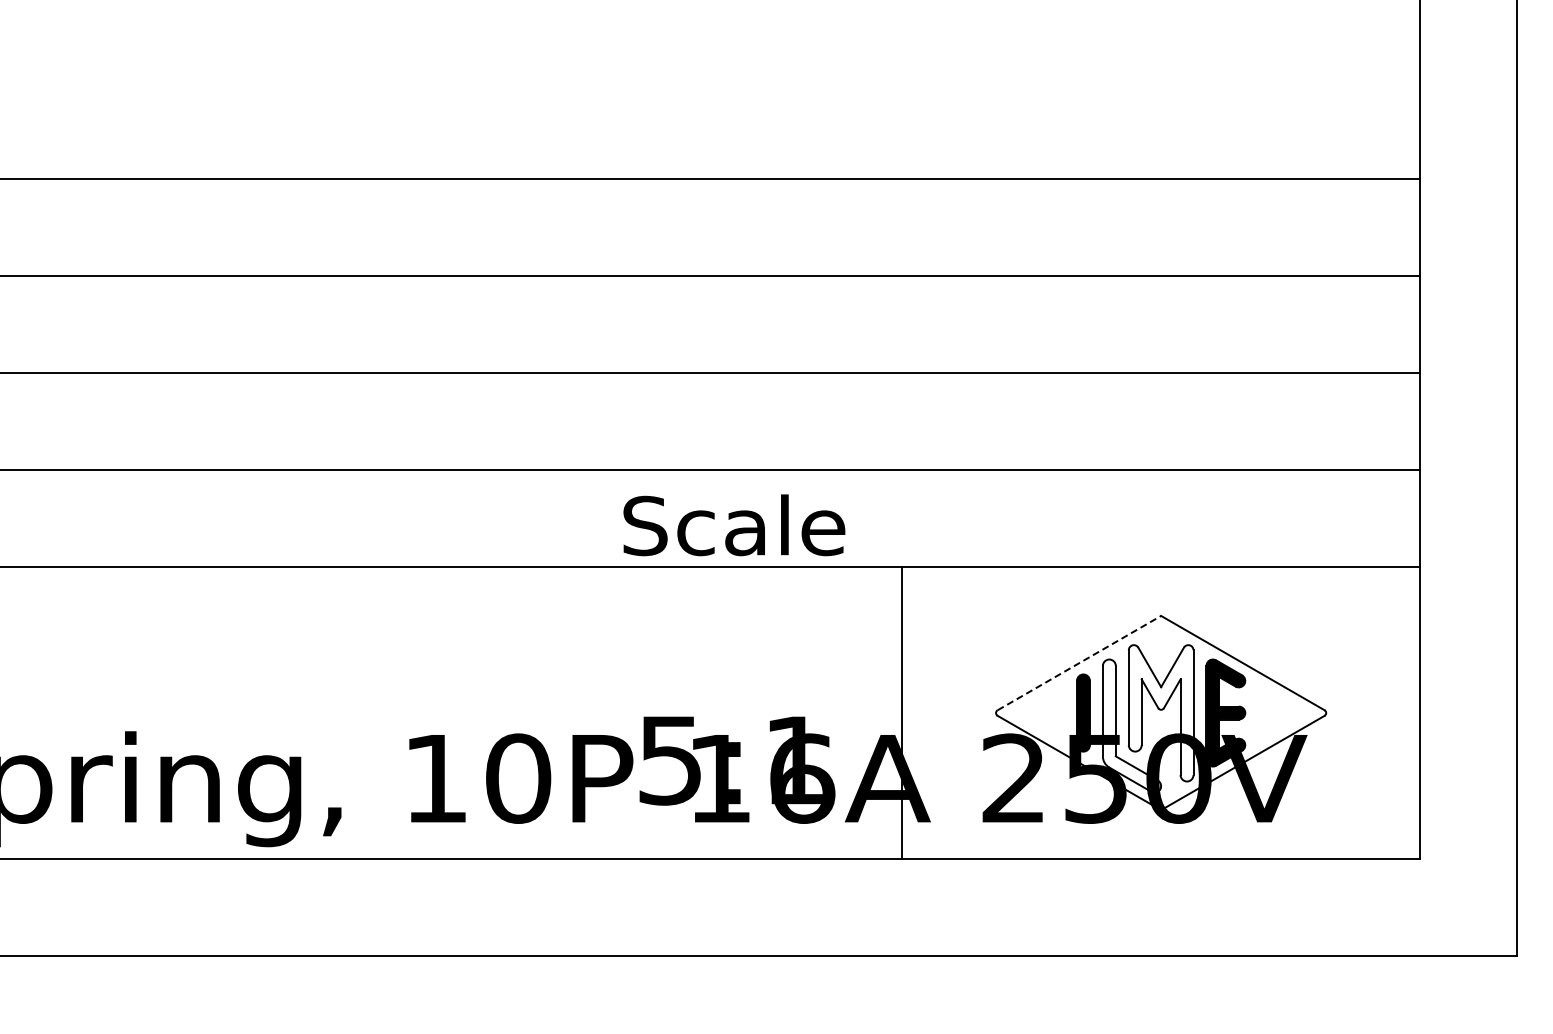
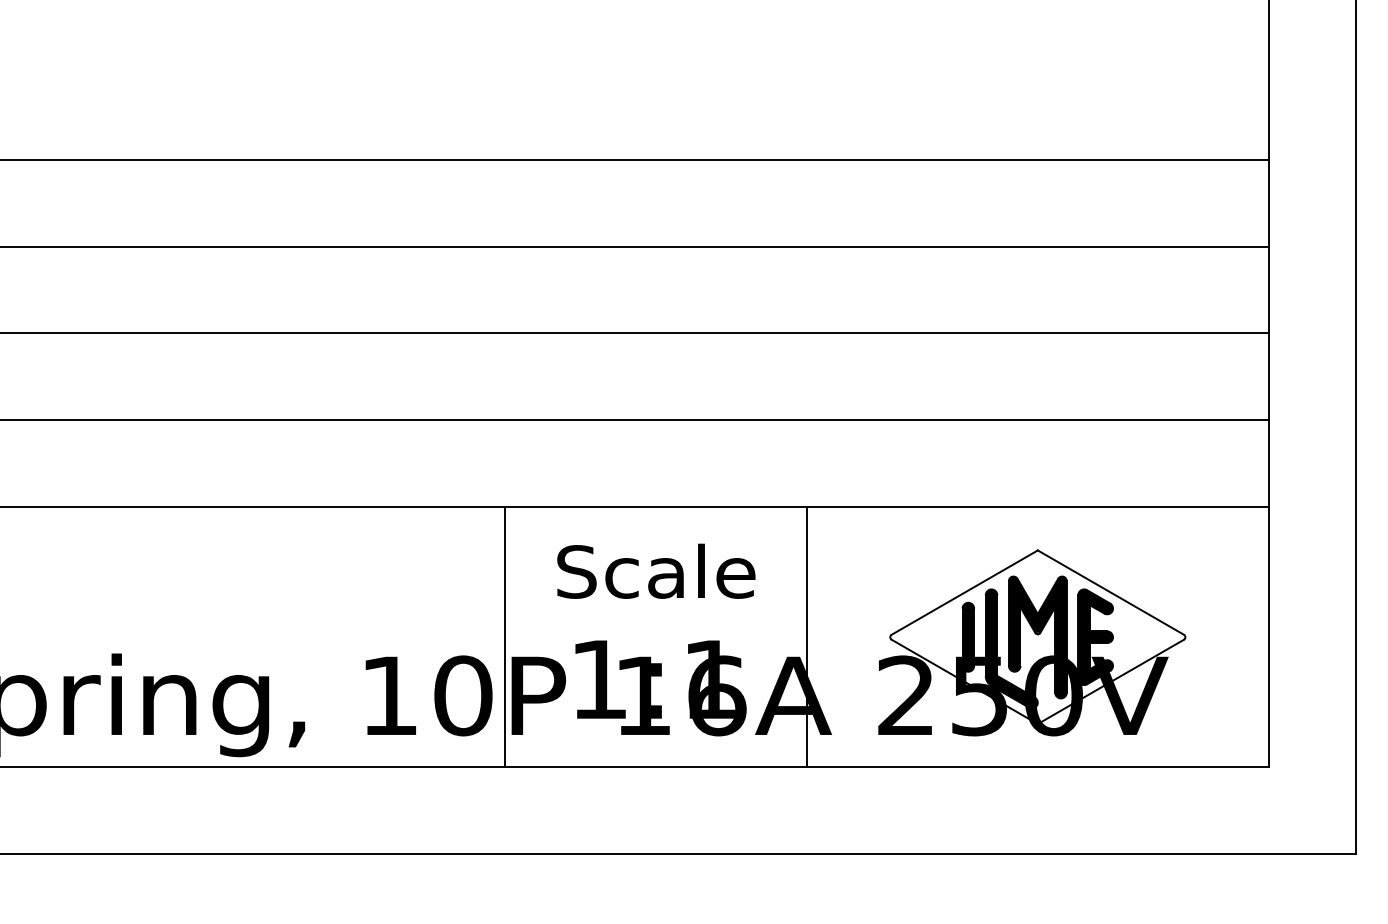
text: (734, 525) -> (656, 571), moved
line: (1079, 662) -> (964, 592), dashed -> solid
line: (565, 712) -> (505, 636), added
fill: (1160, 713) -> (1037, 637), added
fill: (1131, 725) -> (1011, 648), added
text: (669, 760) -> (598, 679), 5:1 -> 1:1

